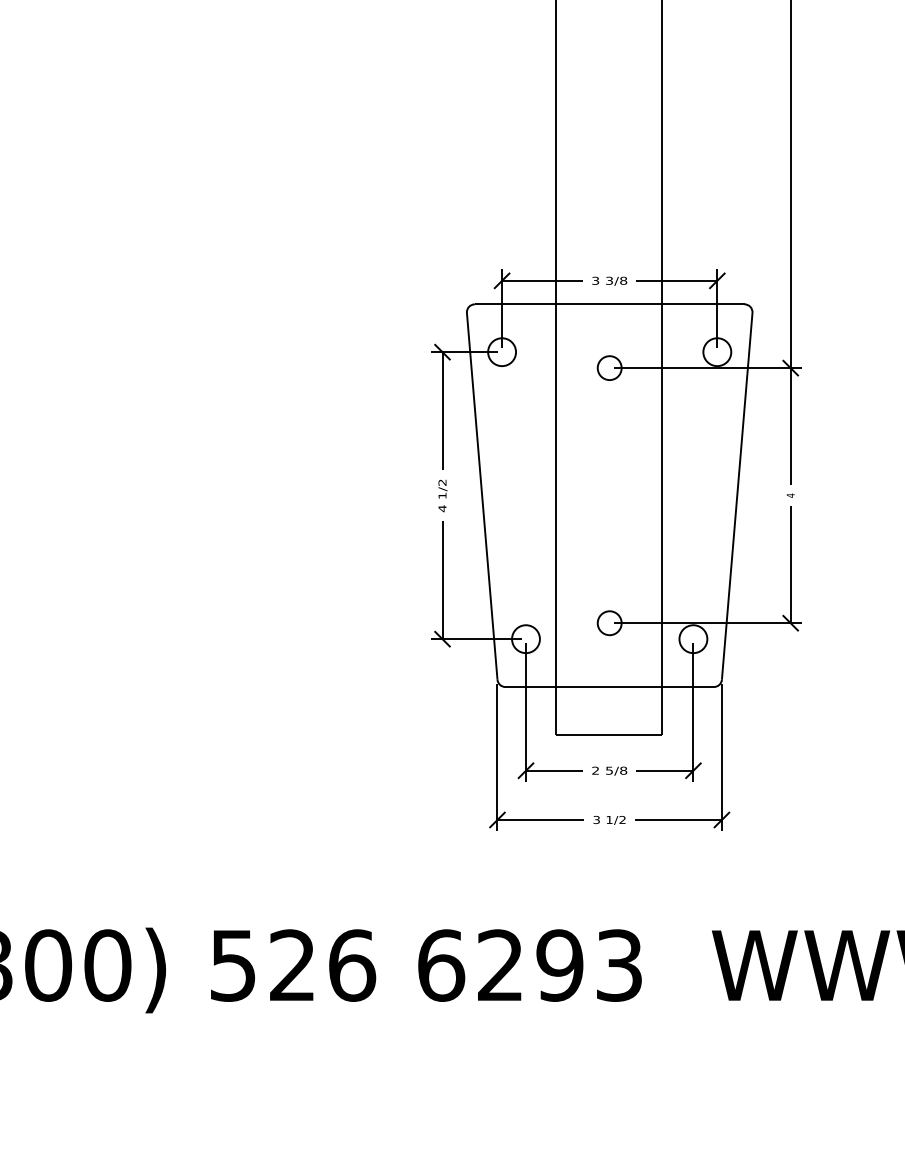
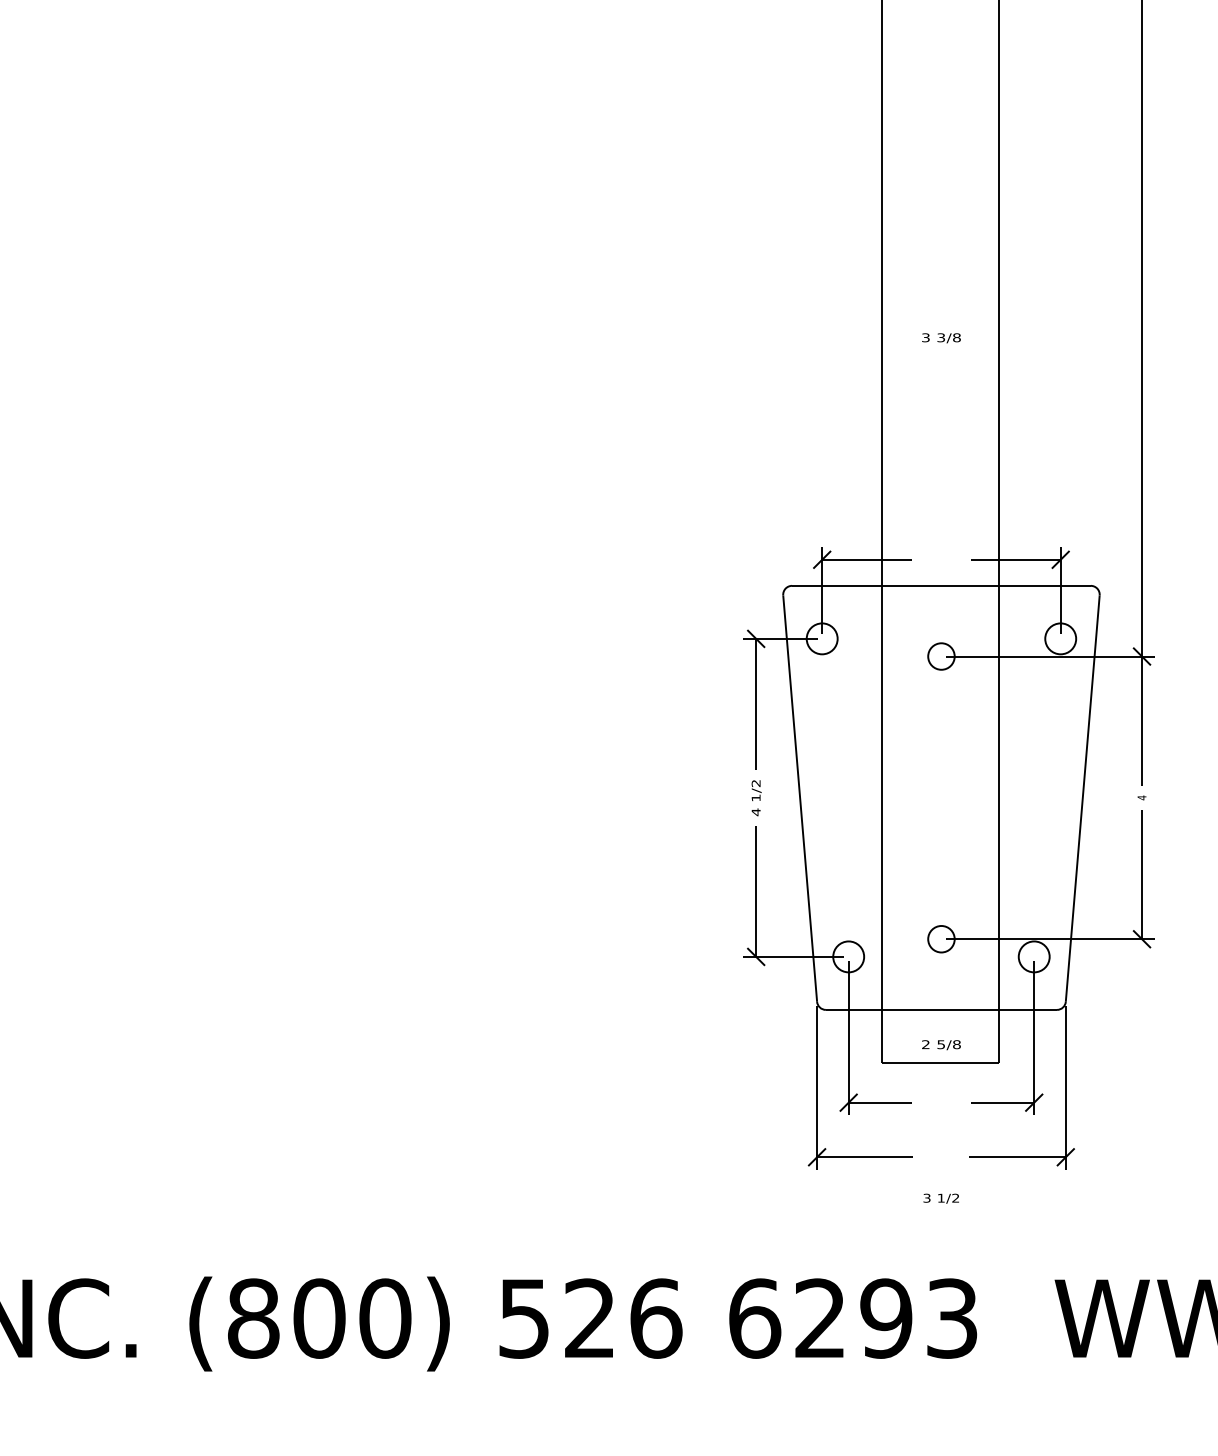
text: (609, 281) -> (941, 338), moved
text: (609, 771) -> (941, 1045), moved
text: (608, 820) -> (940, 1198), moved

